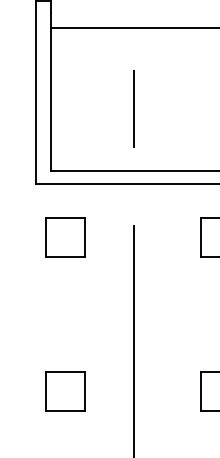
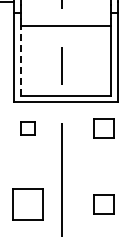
line: (52, 98) -> (21, 60), solid -> dashed
part: (64, 237) -> (27, 128), size x0.7
part: (64, 391) -> (27, 204), size x1.6

